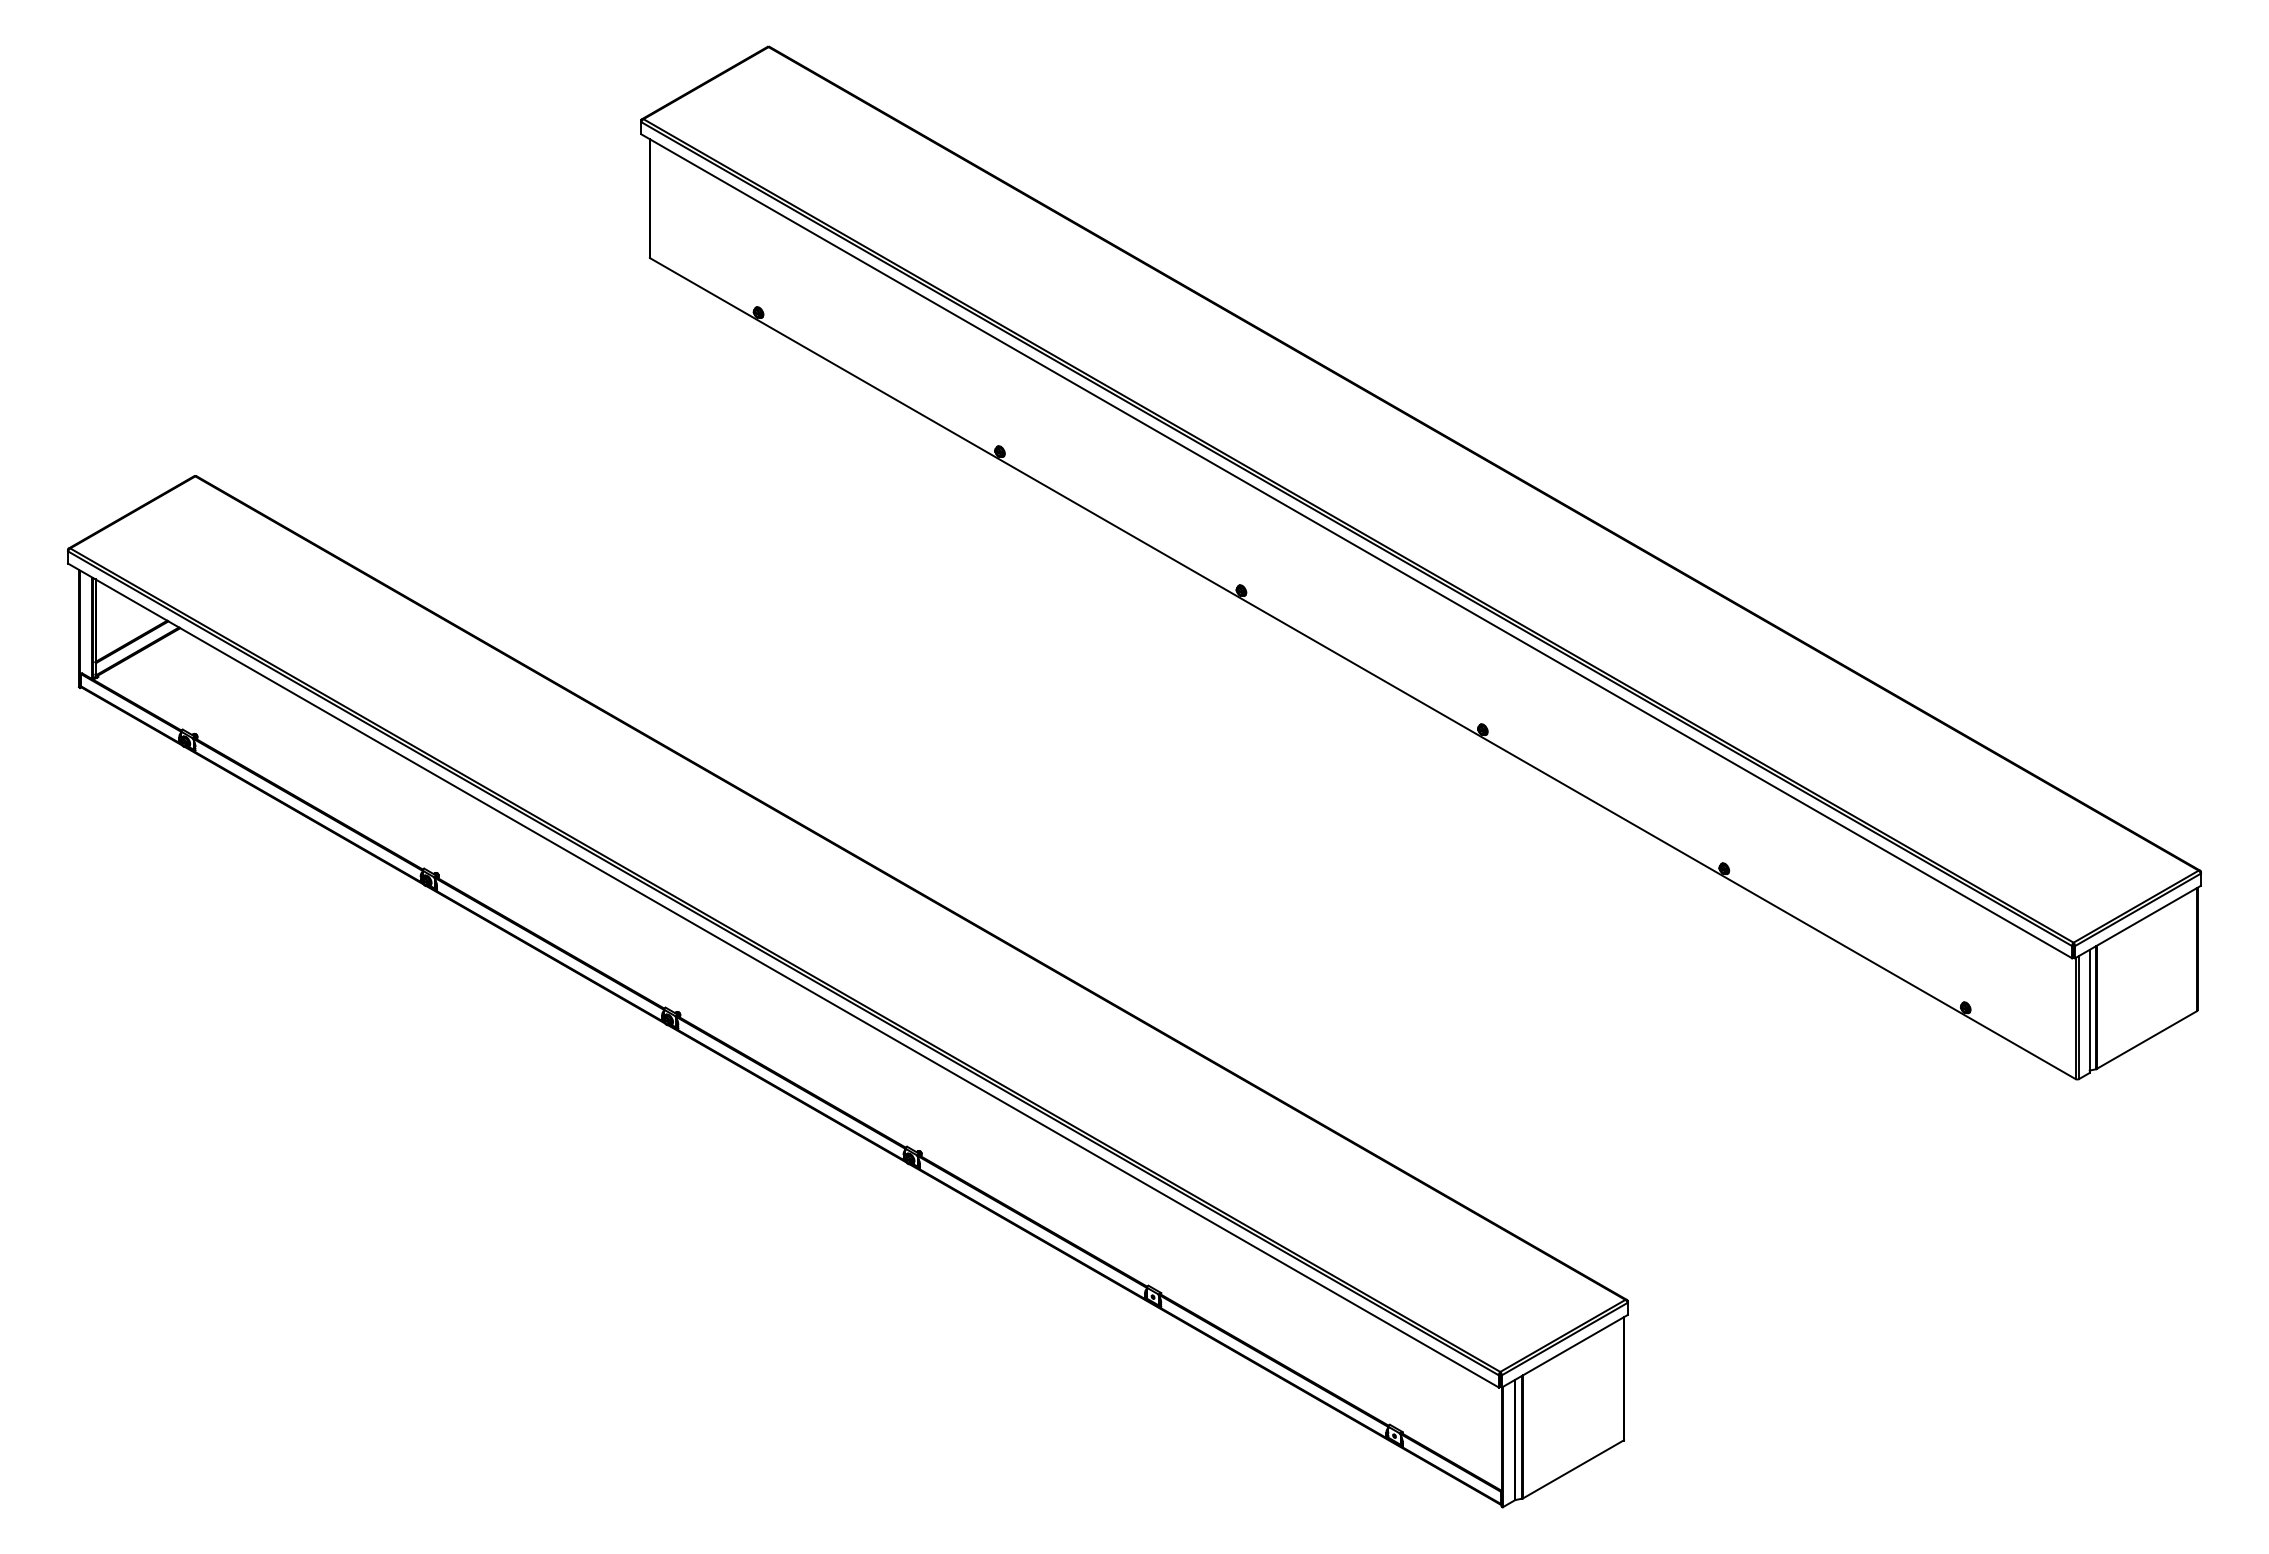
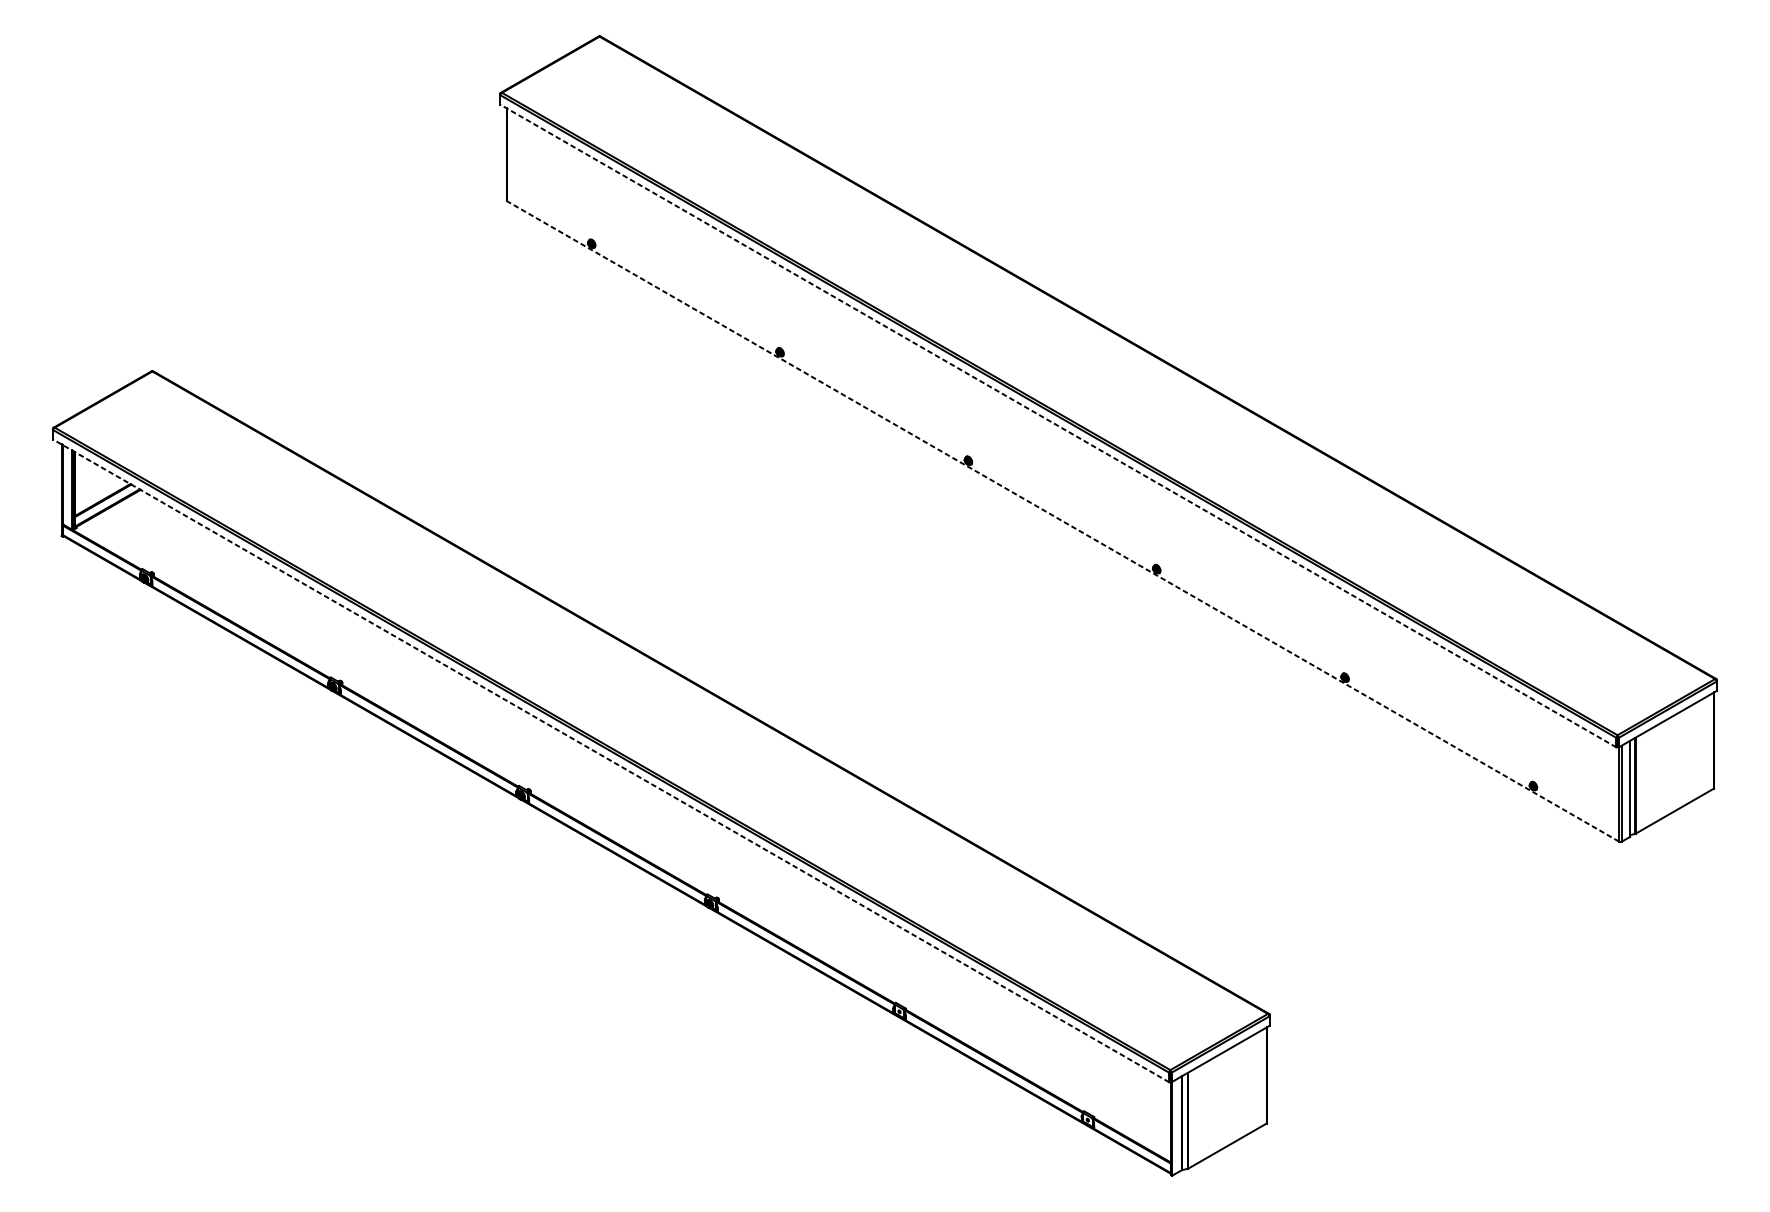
line: (1356, 546) -> (1058, 426), solid -> dashed
line: (1362, 668) -> (1062, 521), solid -> dashed
line: (783, 975) -> (611, 760), solid -> dashed

